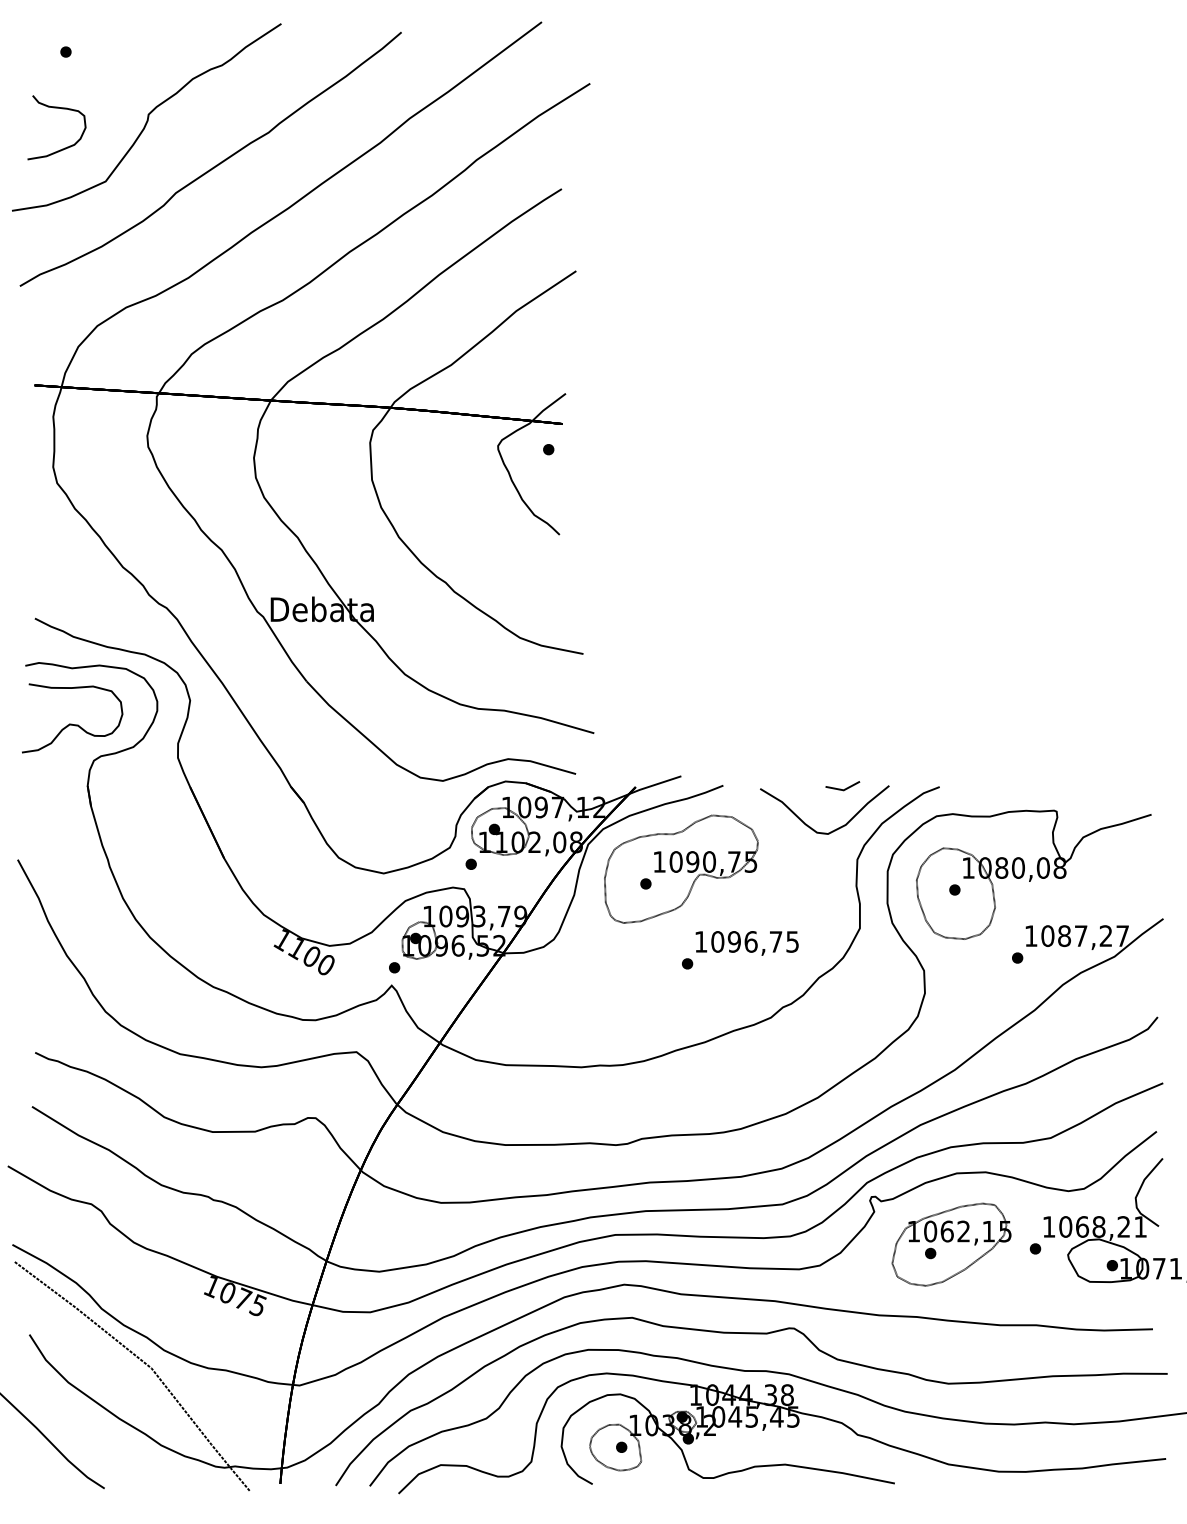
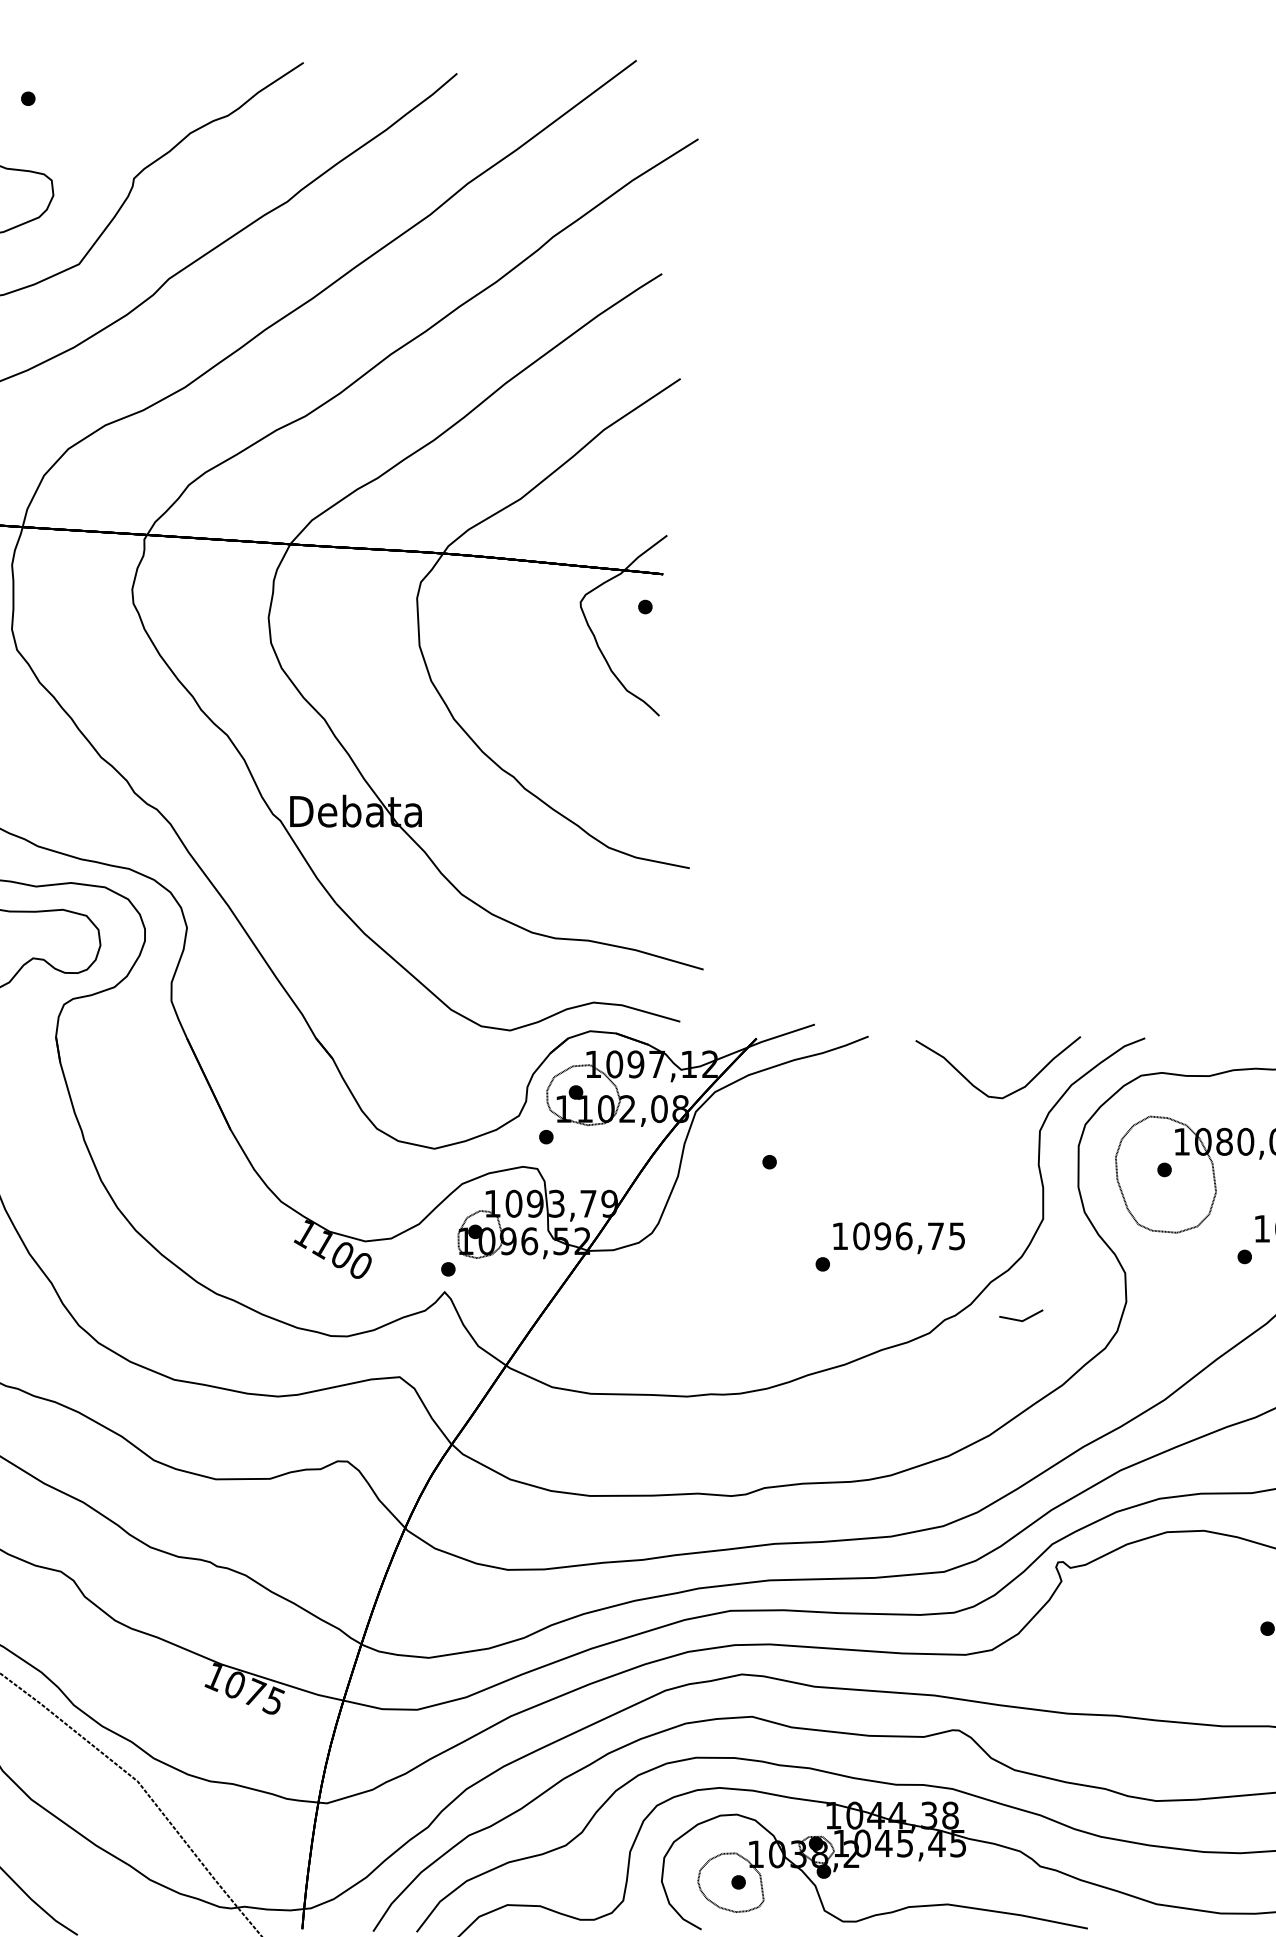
line: (840, 788) -> (1018, 1318), moved
part: (681, 868) -> (815, 1142), removed
part: (951, 1244) -> (1160, 1623), removed

